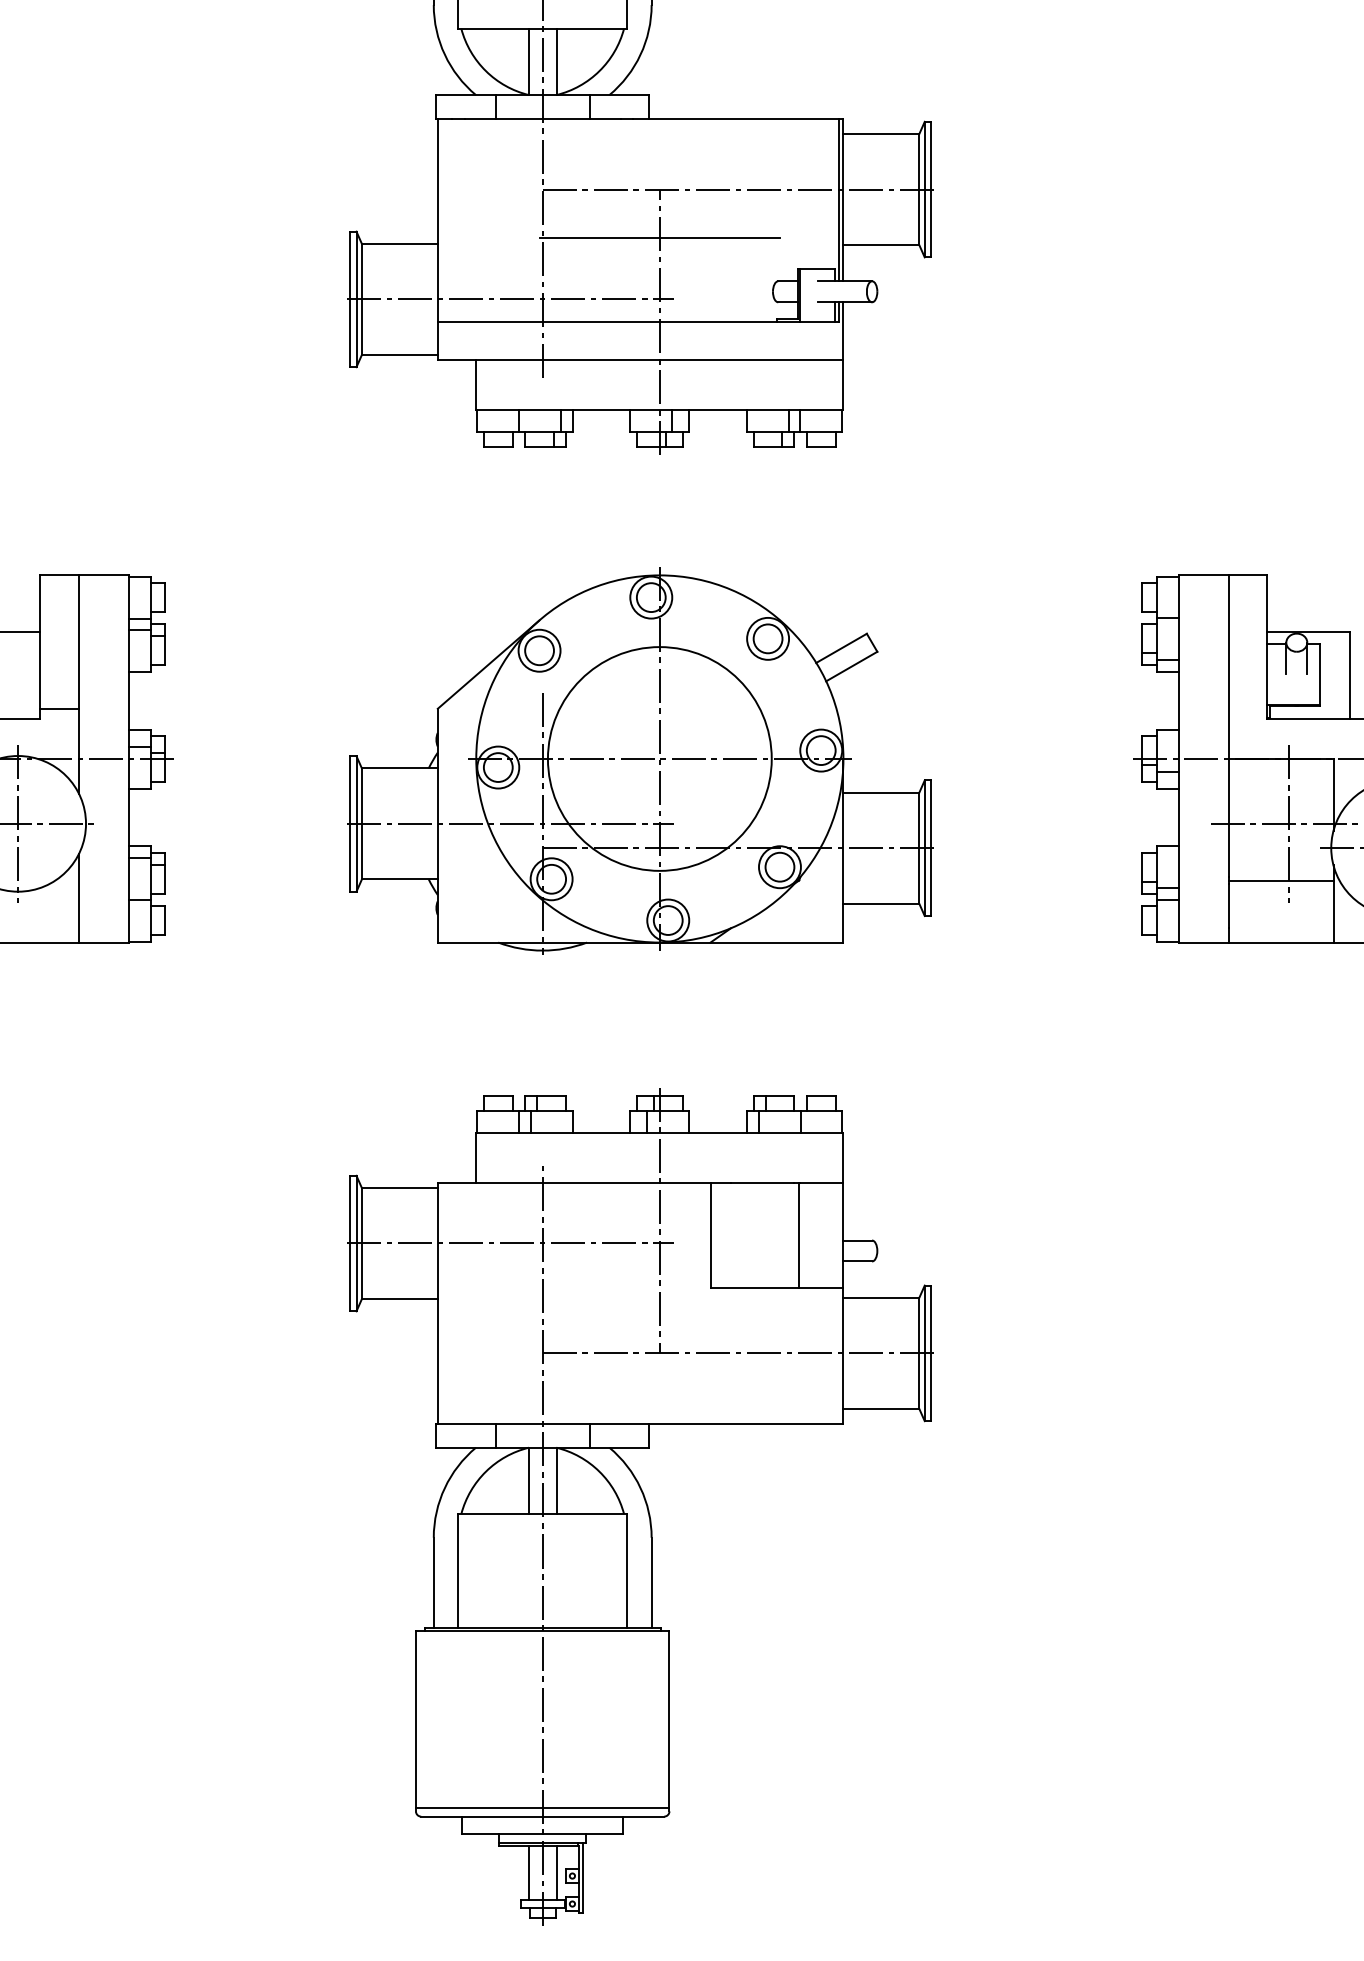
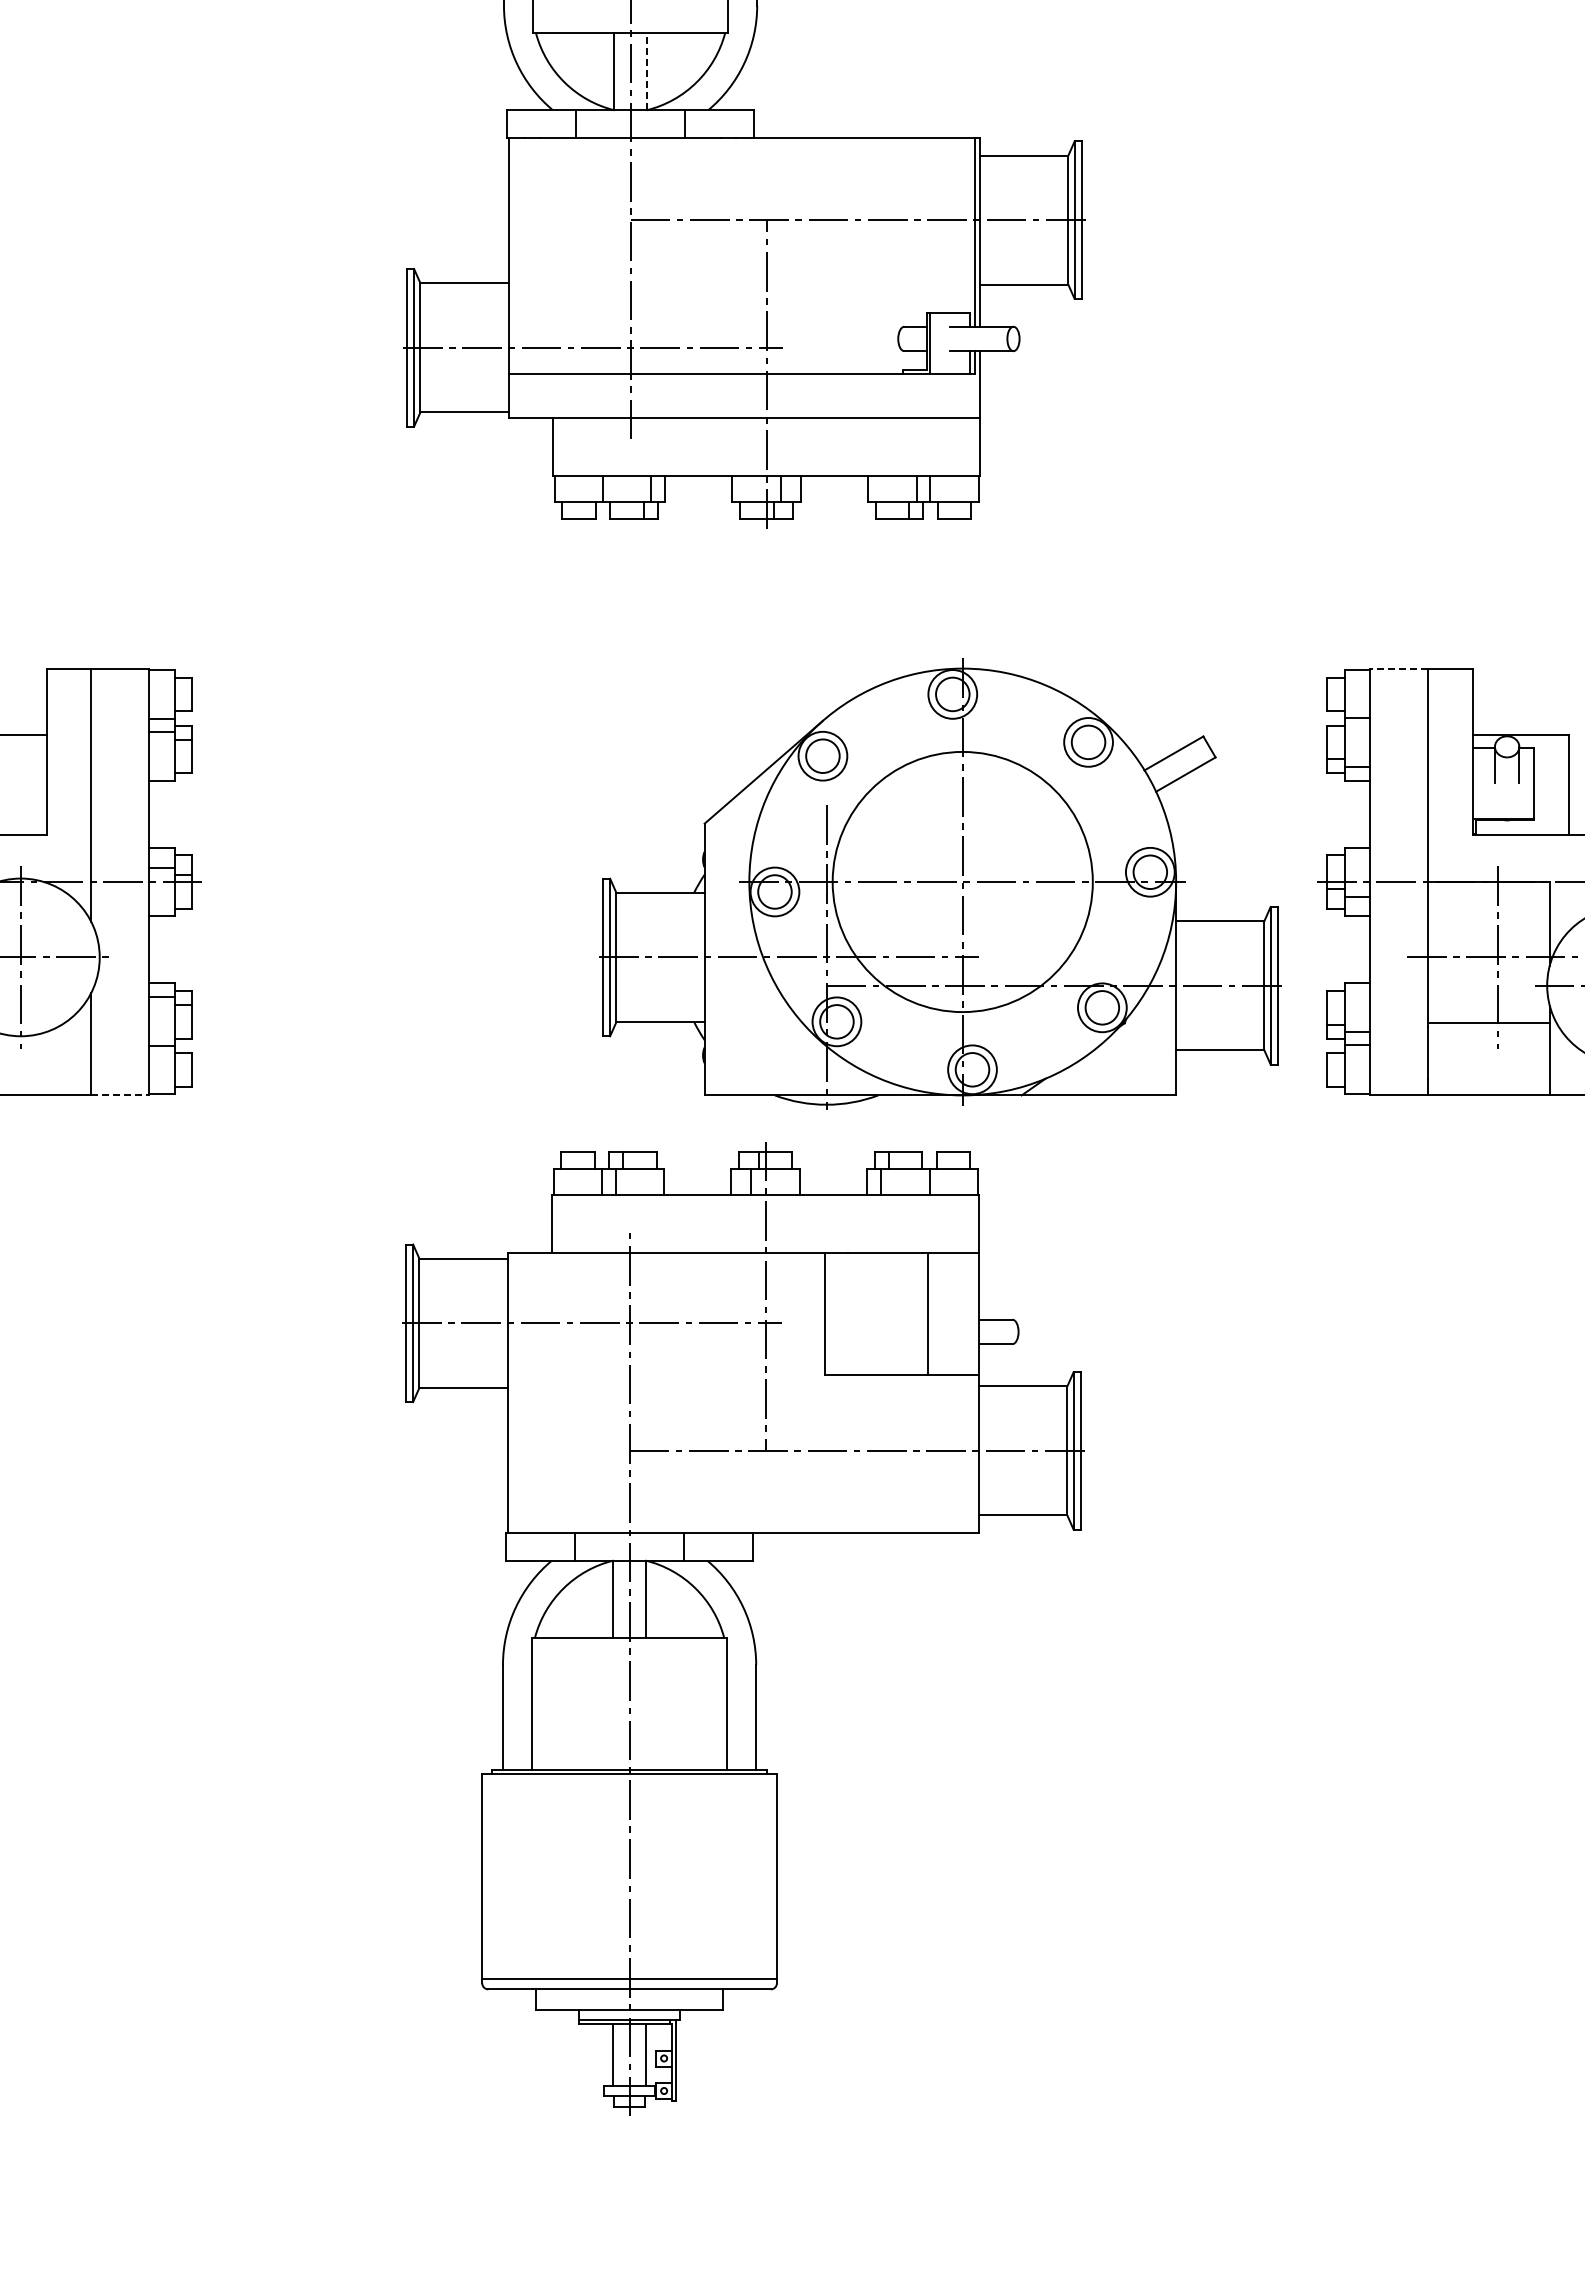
line: (556, 61) -> (646, 71), solid -> dashed
line: (659, 238) -> (766, 276), removed
line: (1203, 575) -> (1398, 668), solid -> dashed
line: (59, 708) -> (68, 823), removed
part: (640, 760) -> (940, 883), moved
line: (103, 942) -> (120, 1095), solid -> dashed
part: (640, 1506) -> (743, 1628), moved

